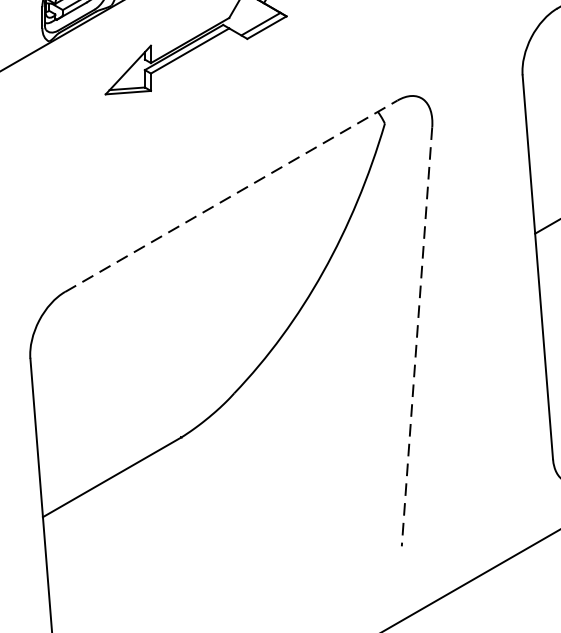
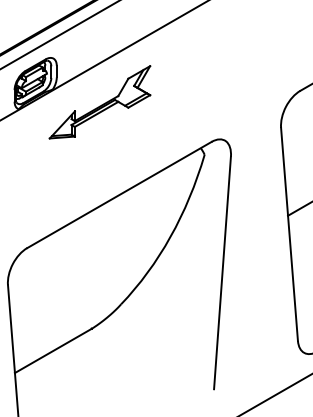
line: (231, 195) -> (119, 194), dashed -> solid
line: (417, 337) -> (222, 273), dashed -> solid

